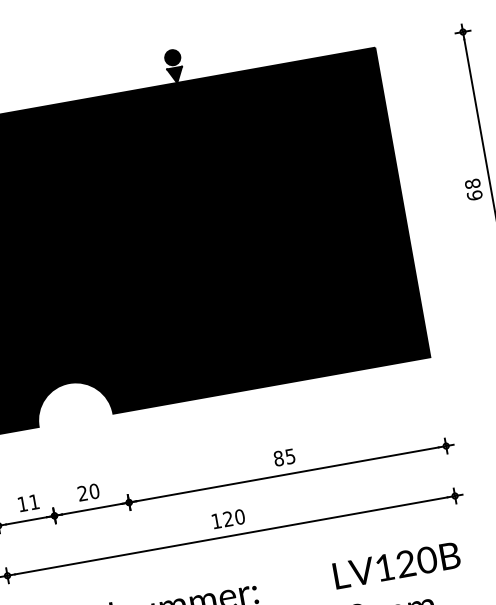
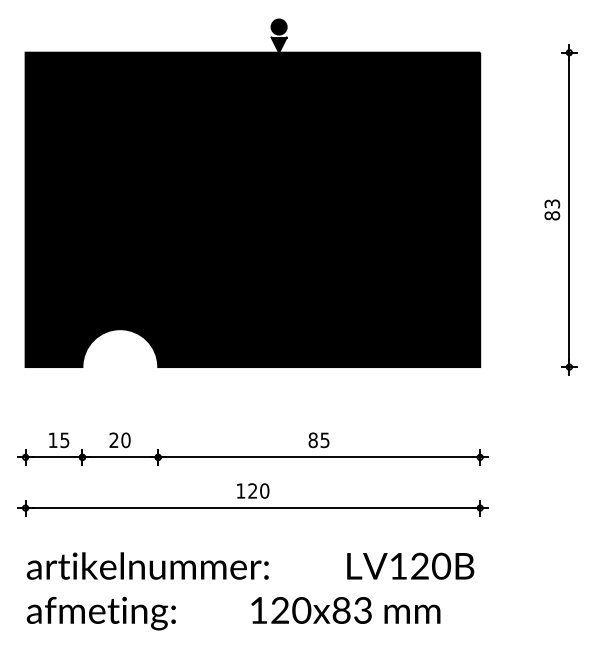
text: (473, 189) -> (552, 209), 68 -> 83
text: (33, 502) -> (64, 440), 11 -> 15

